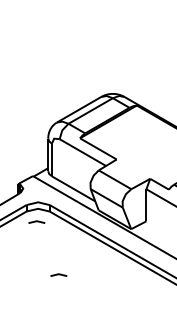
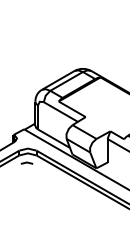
line: (58, 274) -> (42, 201), removed

